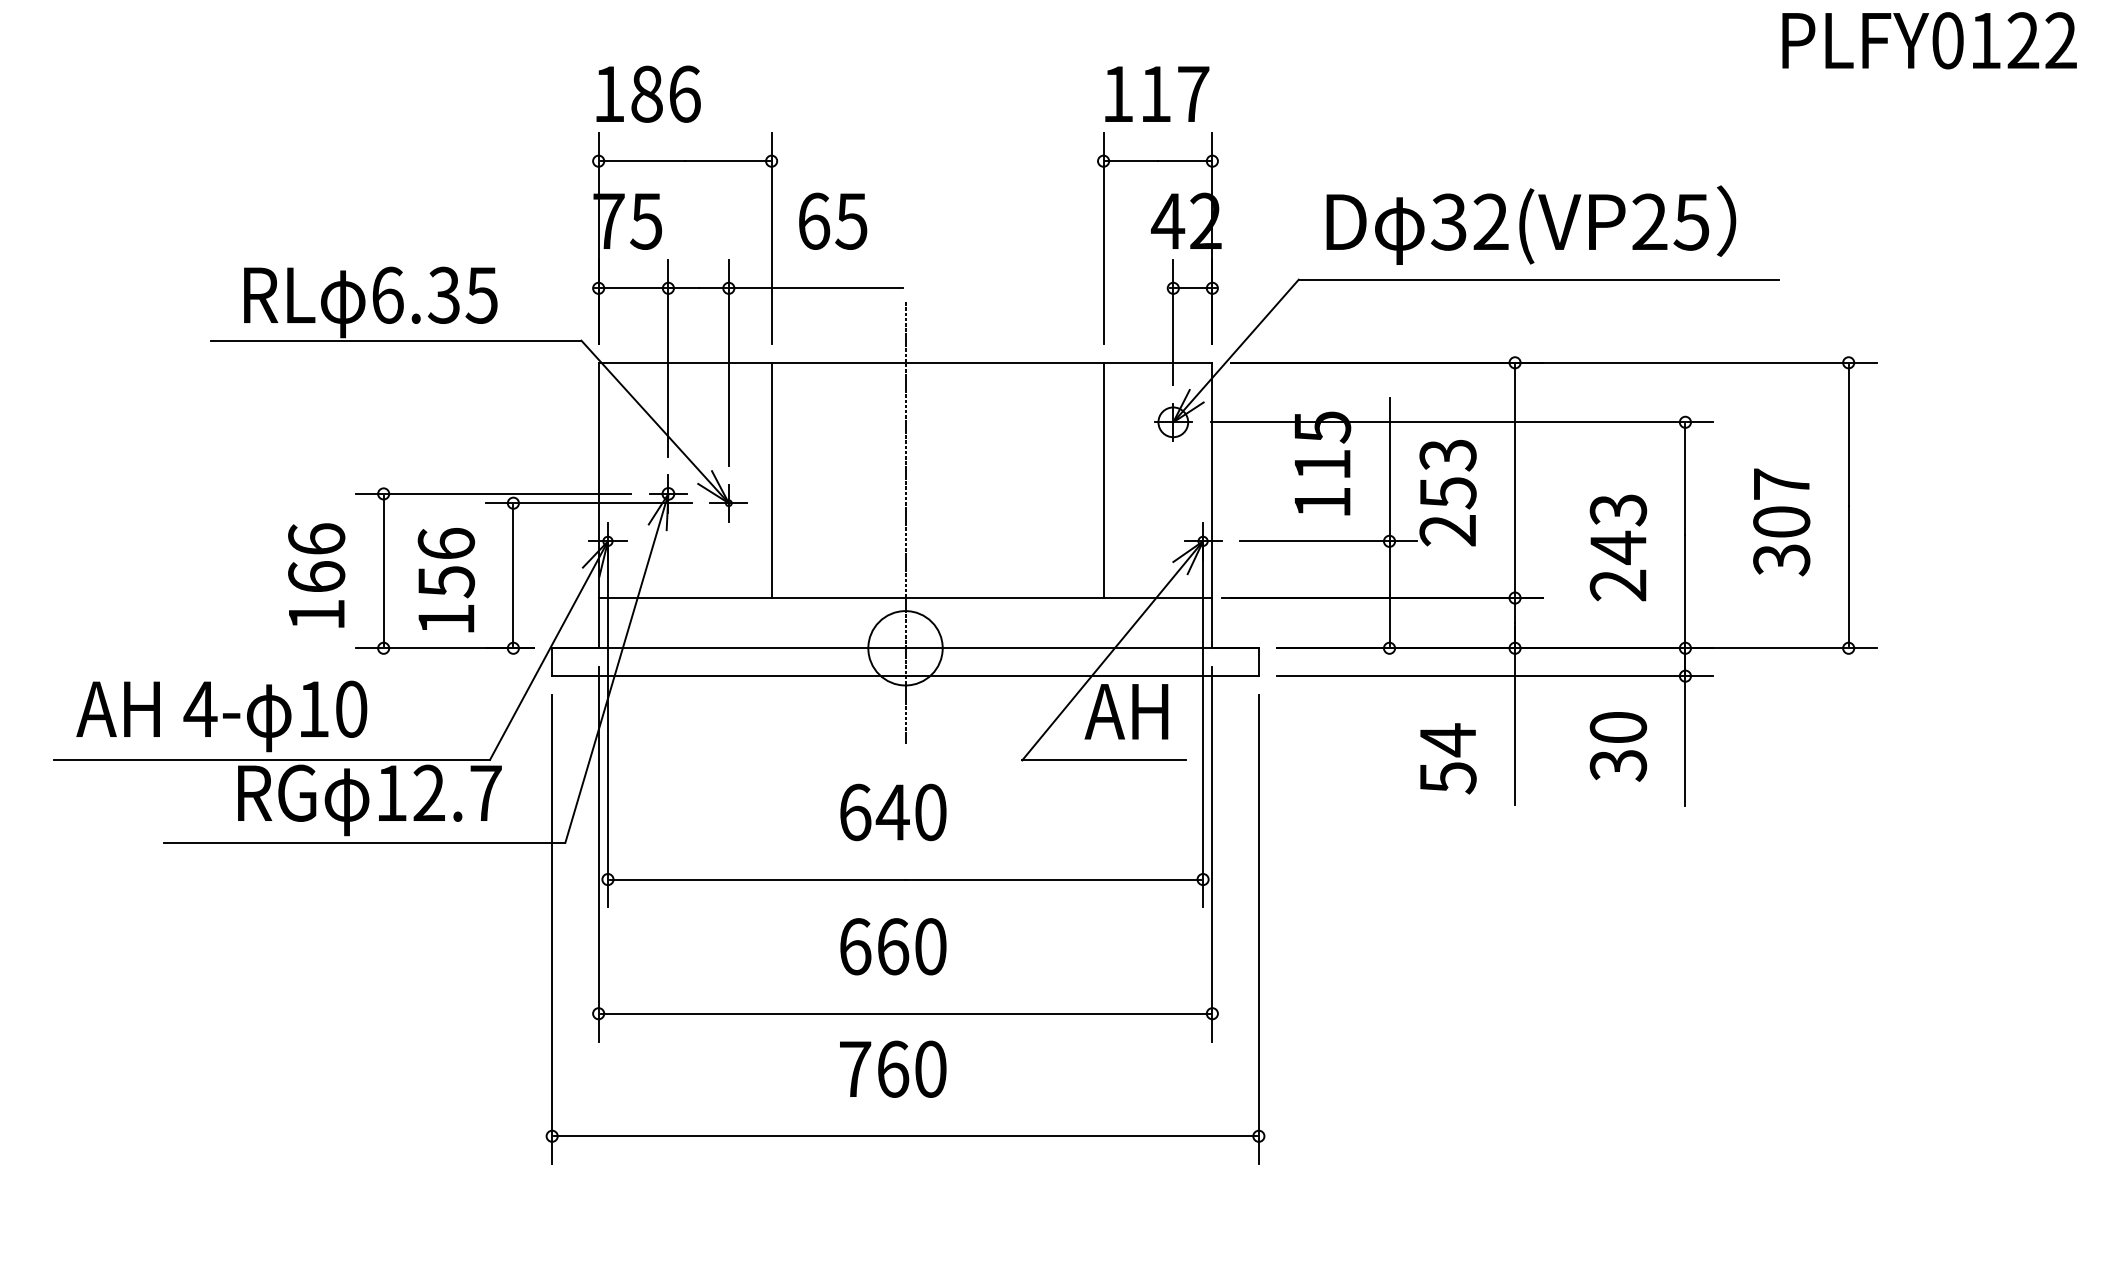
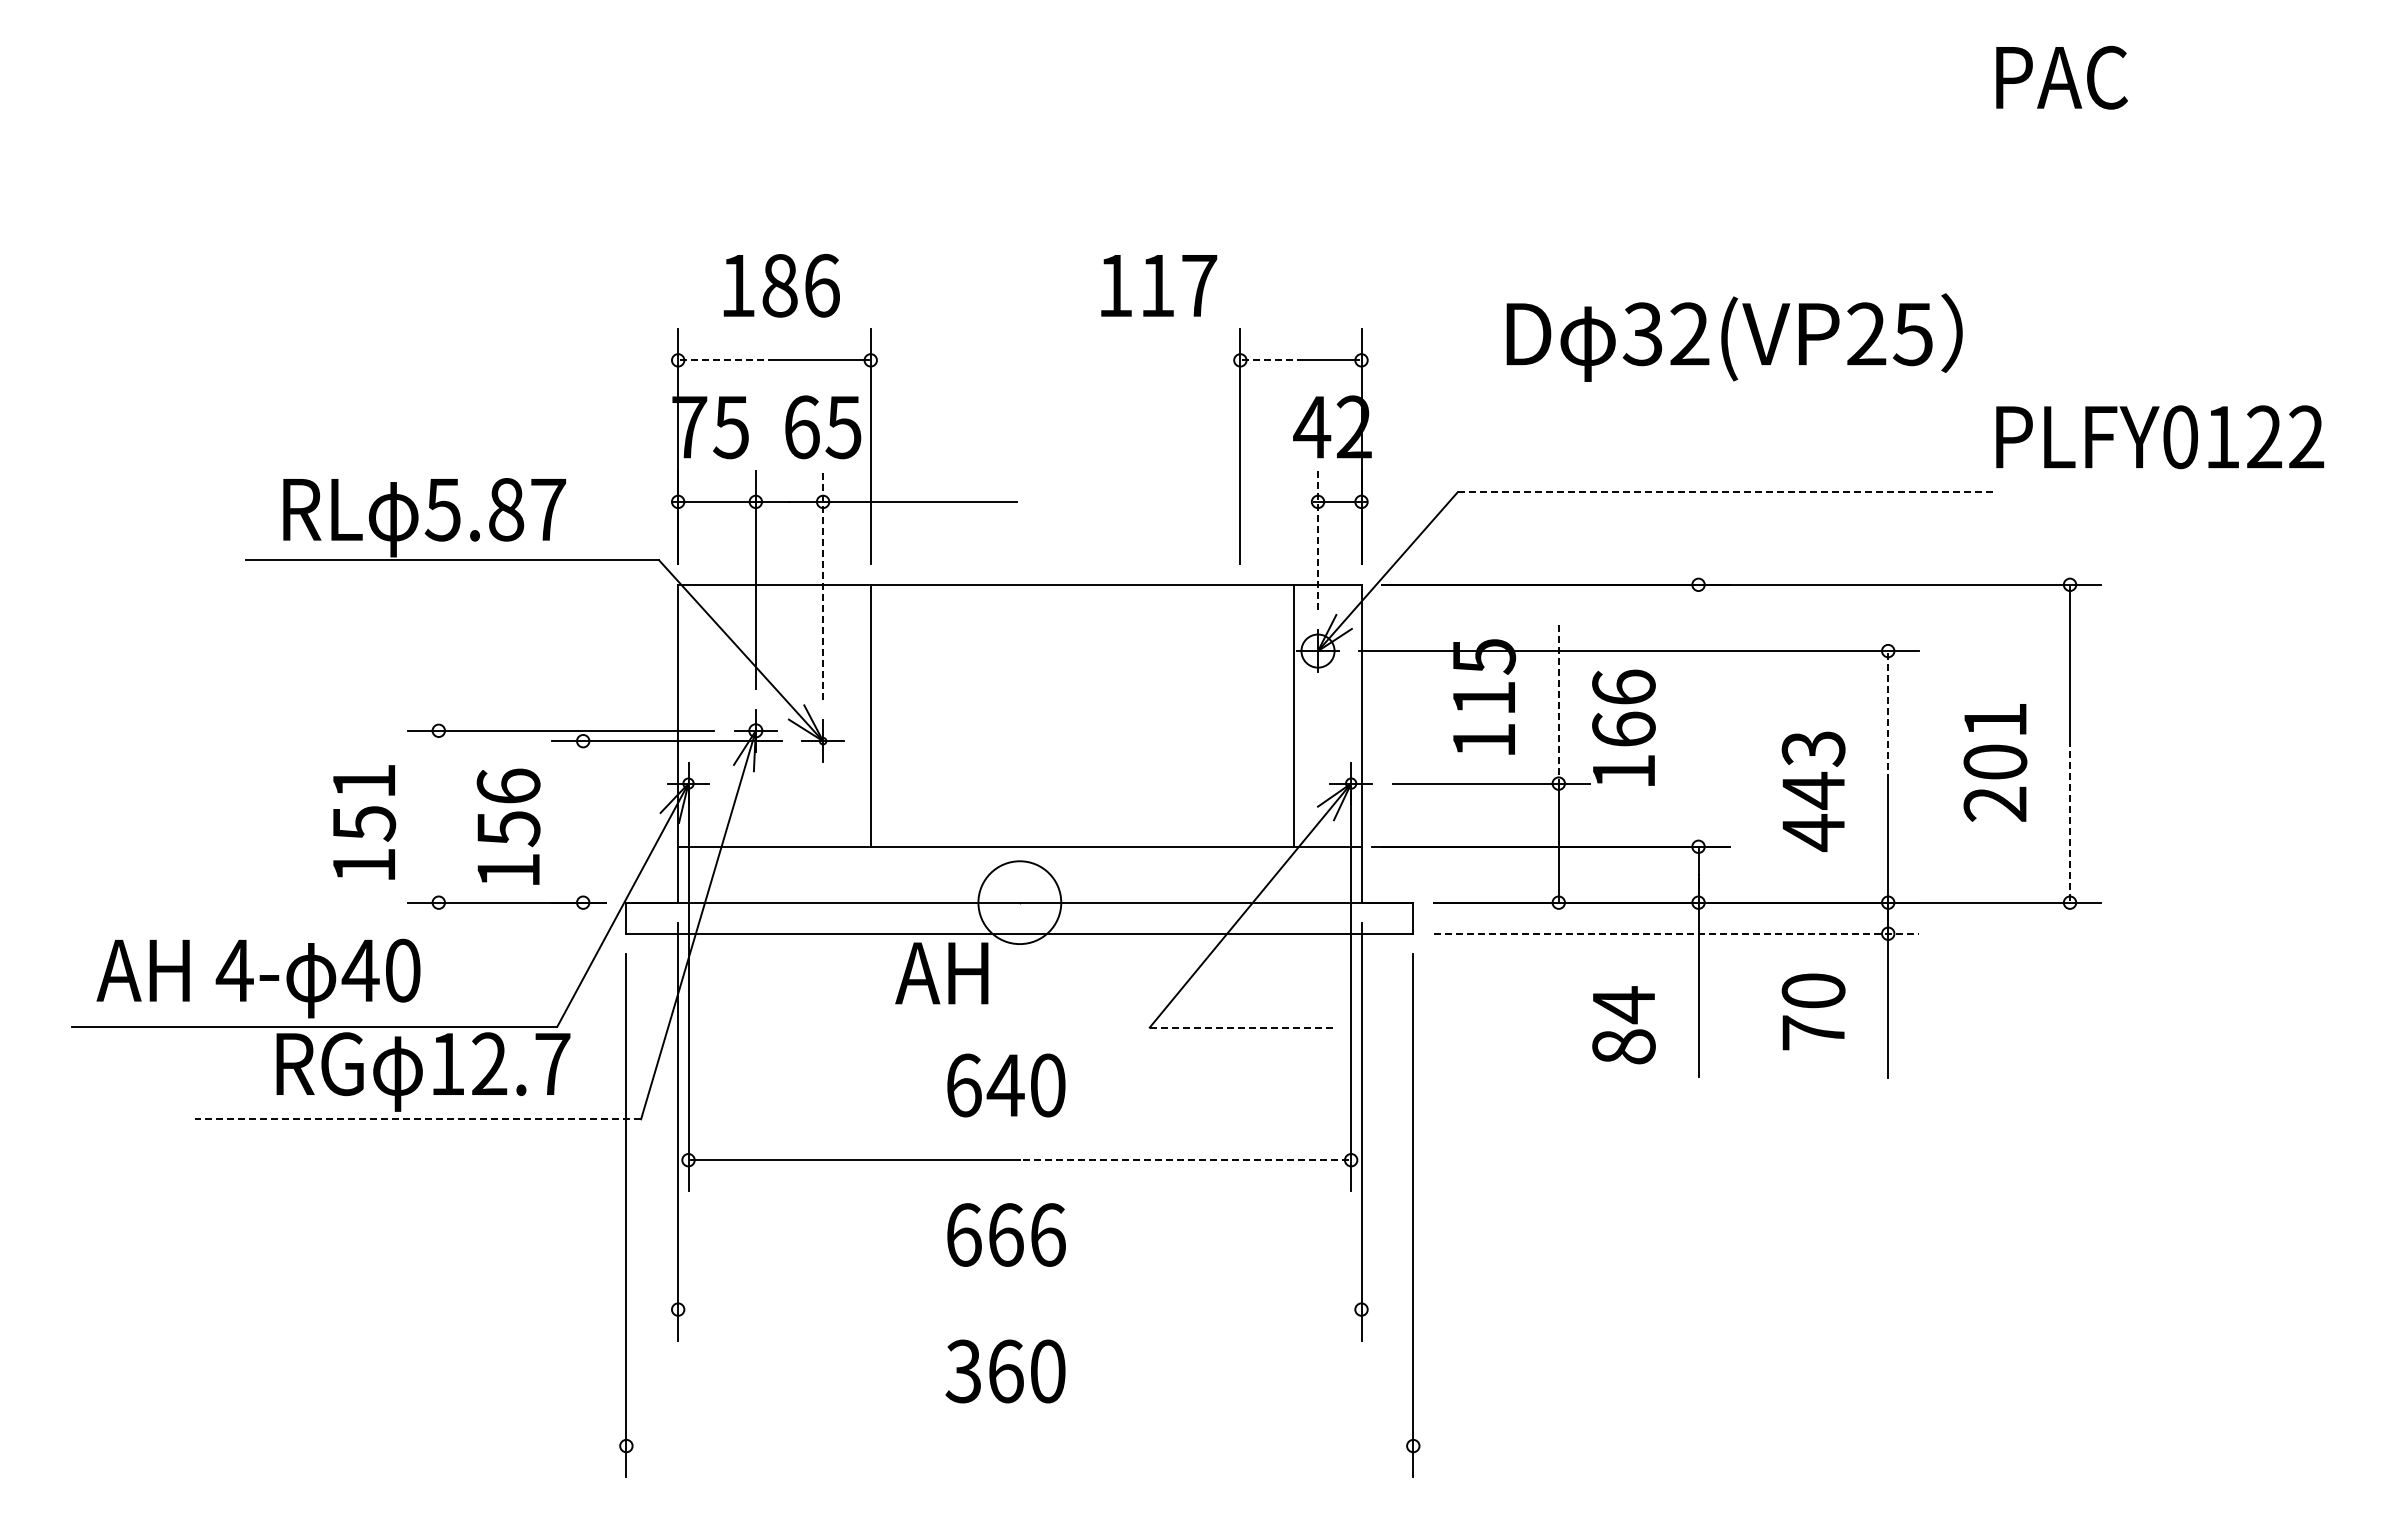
text: (1929, 40) -> (2160, 437), moved
text: (648, 93) -> (781, 285), moved
text: (1157, 93) -> (1159, 285), moved
line: (642, 161) -> (727, 360), solid -> dashed
line: (1132, 161) -> (1272, 360), solid -> dashed
text: (833, 221) -> (823, 427), moved
text: (1531, 225) -> (1734, 337), moved
line: (1539, 279) -> (1725, 492), solid -> dashed
text: (434, 295) -> (495, 509), 6.35 -> 5.87
line: (1173, 322) -> (1318, 539), solid -> dashed
line: (729, 362) -> (823, 584), solid -> dashed
line: (1389, 471) -> (1558, 705), solid -> dashed
line: (1103, 480) -> (1294, 715), moved
line: (1515, 480) -> (1698, 715), removed
line: (1685, 480) -> (1888, 715), solid -> dashed
text: (1447, 492) -> (1623, 729), 253 -> 166
text: (1781, 522) -> (1995, 762), 307 -> 201
line: (905, 523) -> (1019, 763), removed
text: (316, 558) -> (364, 802), 166 -> 151
line: (383, 570) -> (438, 816), removed
line: (513, 575) -> (583, 821), removed
line: (1849, 575) -> (2070, 821), solid -> dashed
text: (1617, 586) -> (1812, 833), 243 -> 443
line: (1495, 675) -> (1676, 933), solid -> dashed
text: (313, 709) -> (360, 970), 10 -> 40
text: (1126, 711) -> (941, 973), moved
line: (1104, 760) -> (1241, 1027), solid -> dashed
text: (1618, 765) -> (1813, 1033), 30 -> 70
text: (1447, 778) -> (1623, 1047), 54 -> 84
line: (364, 842) -> (417, 1119), solid -> dashed
line: (1053, 879) -> (1184, 1160), solid -> dashed
text: (931, 946) -> (1048, 1234), 660 -> 666
line: (905, 1013) -> (1019, 1309), removed
text: (854, 1069) -> (963, 1371), 760 -> 360
line: (905, 1136) -> (1019, 1446), removed

